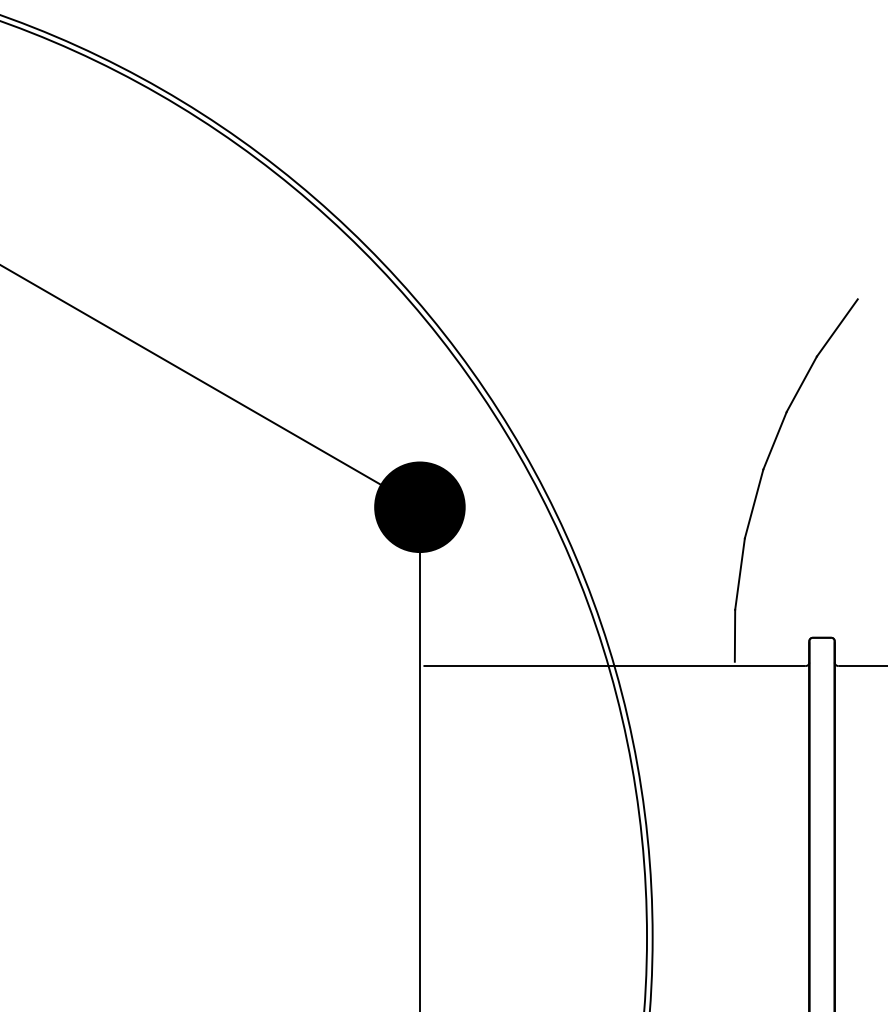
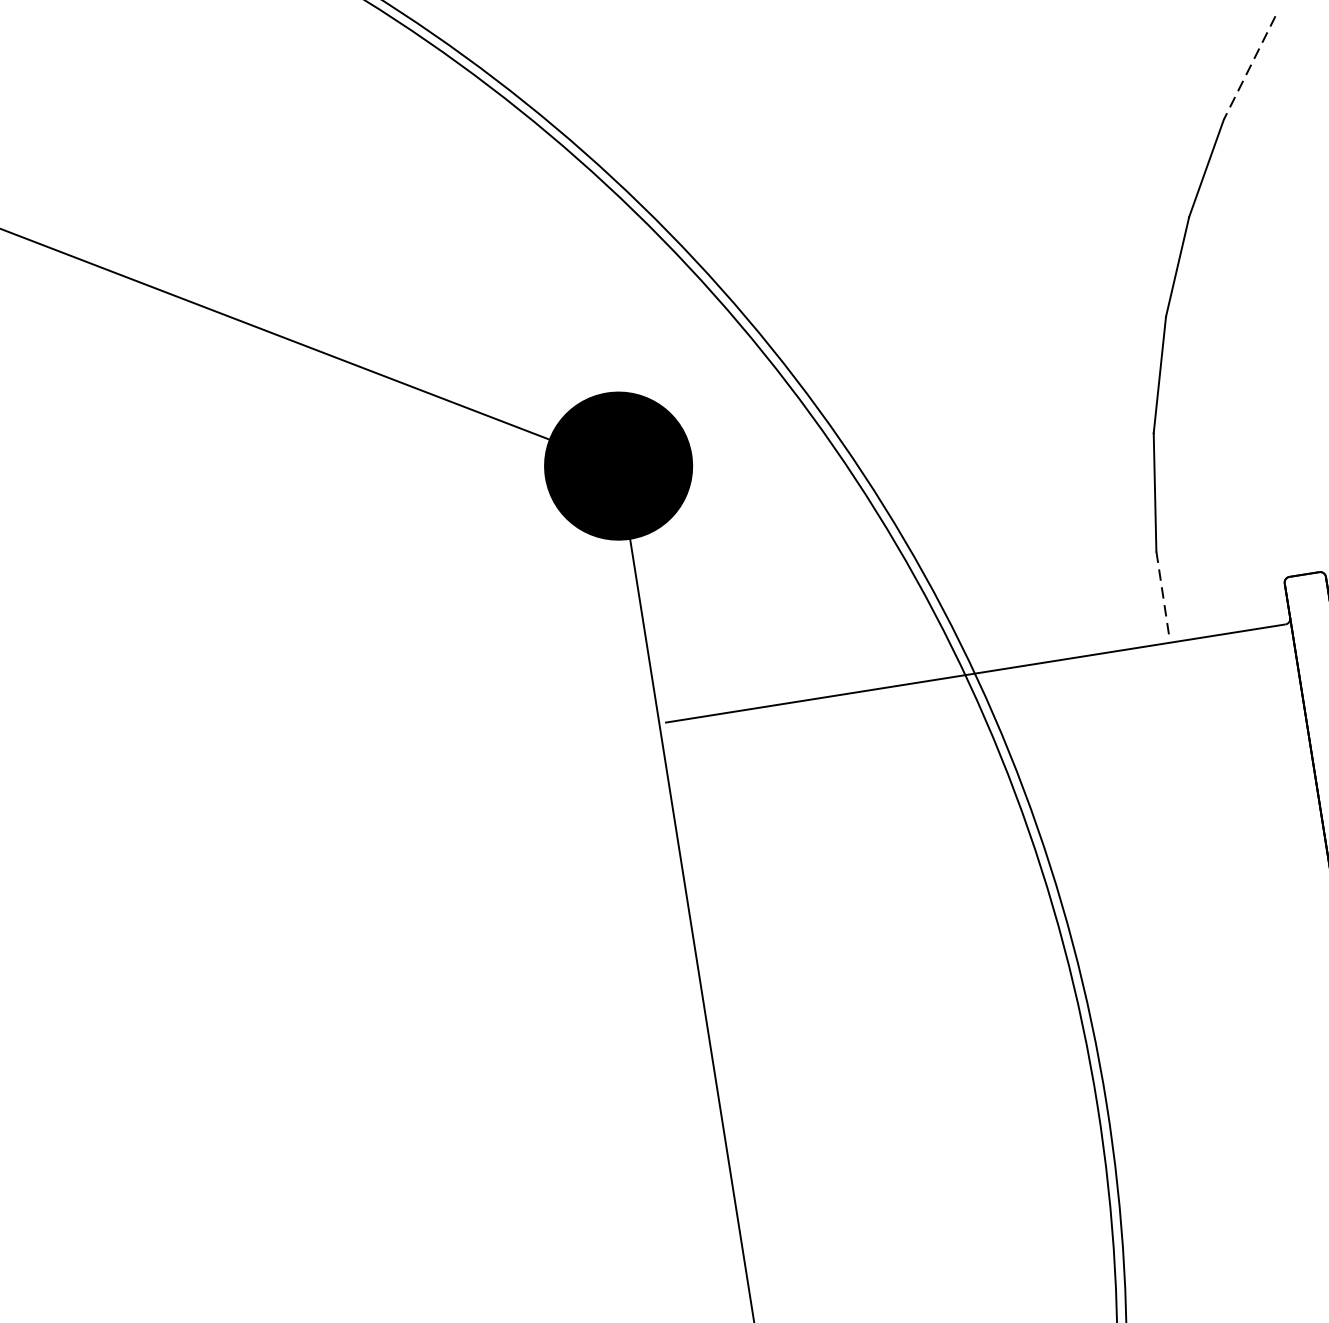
line: (837, 328) -> (1250, 68), solid -> dashed
line: (735, 635) -> (1163, 593), solid -> dashed

